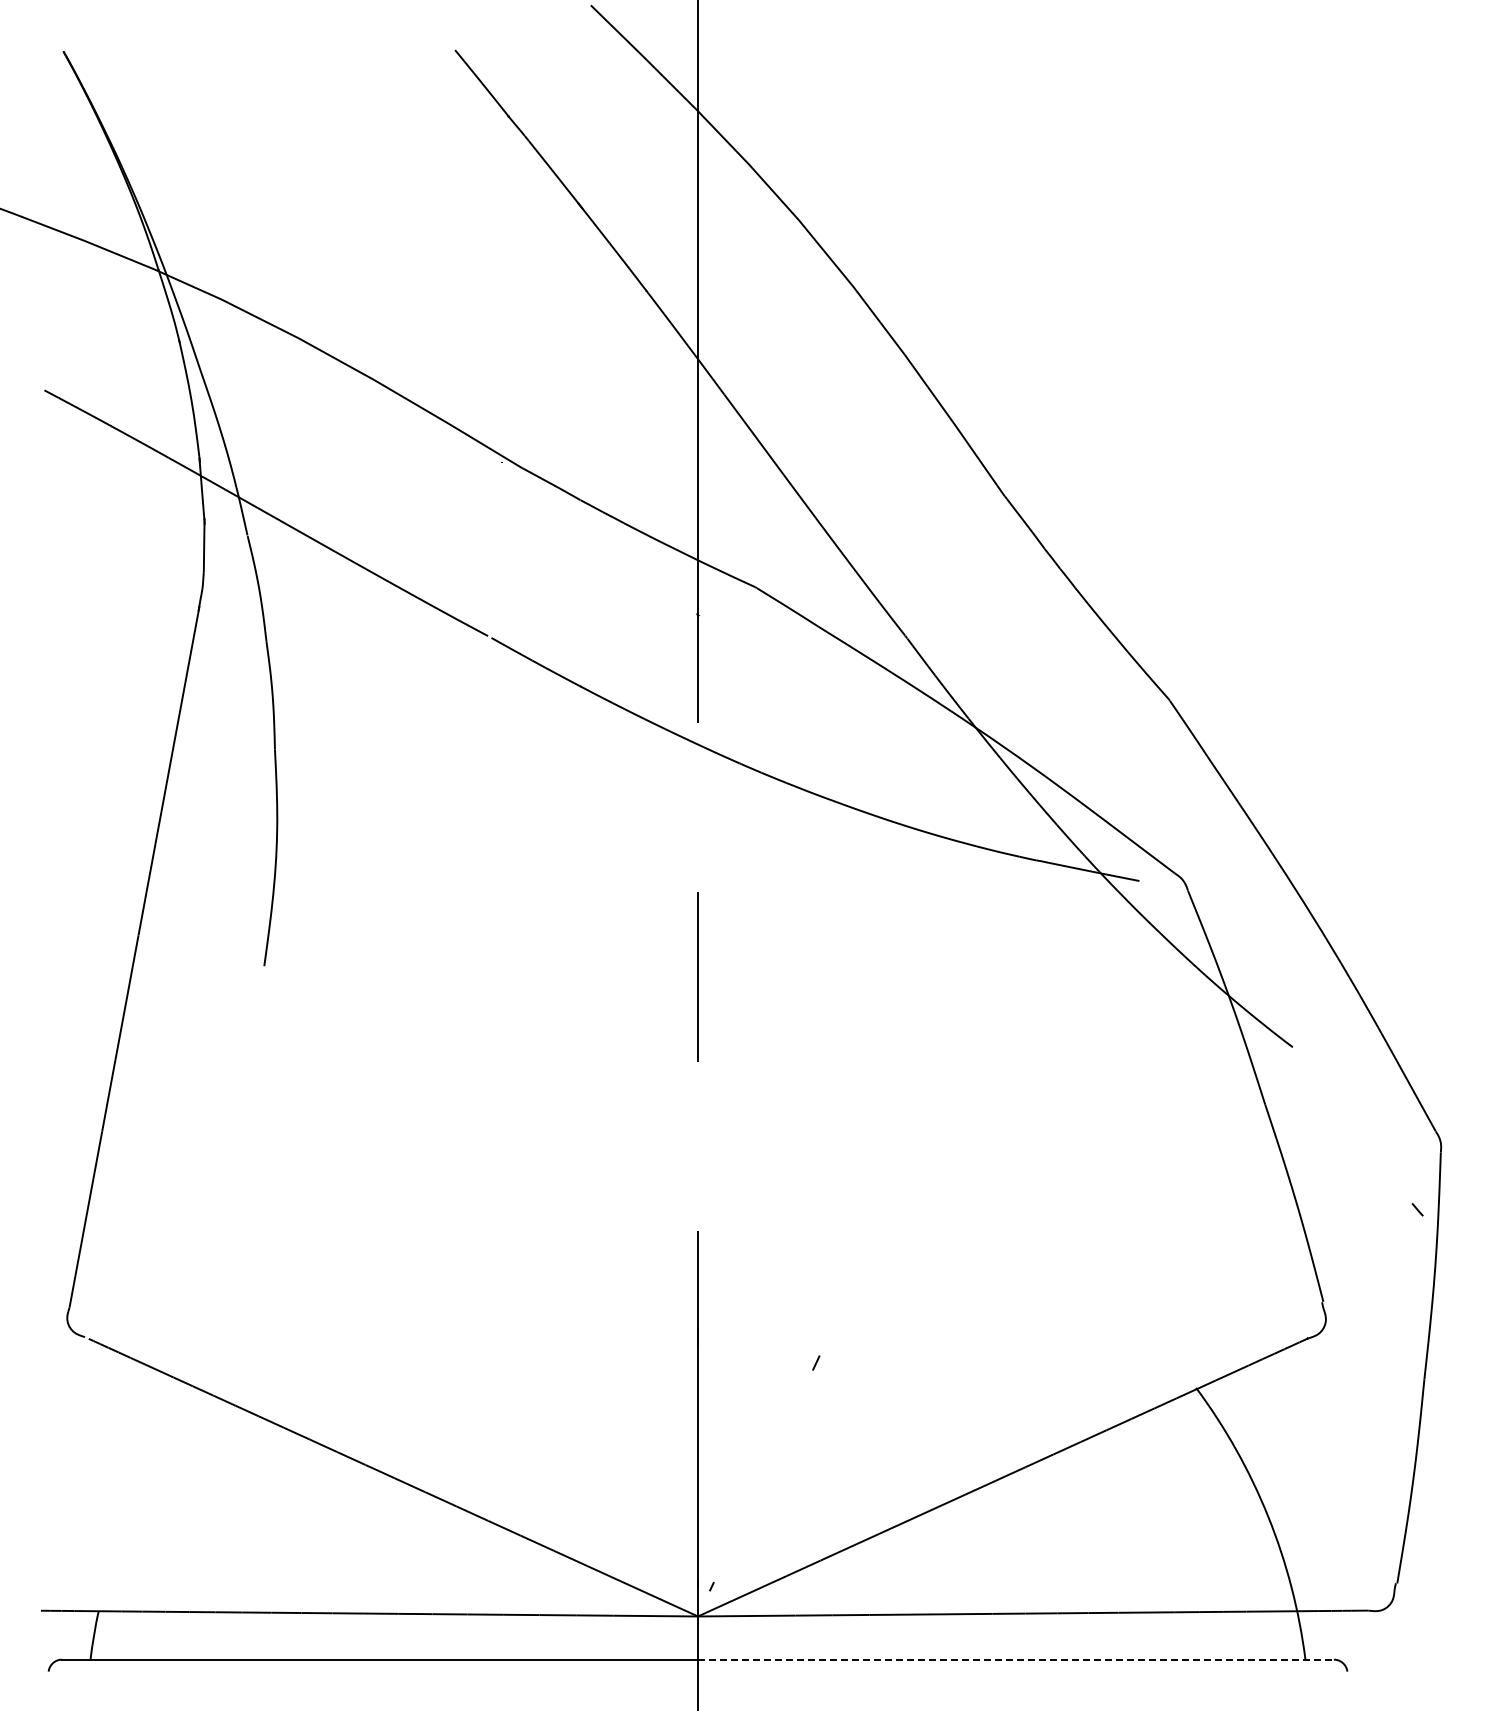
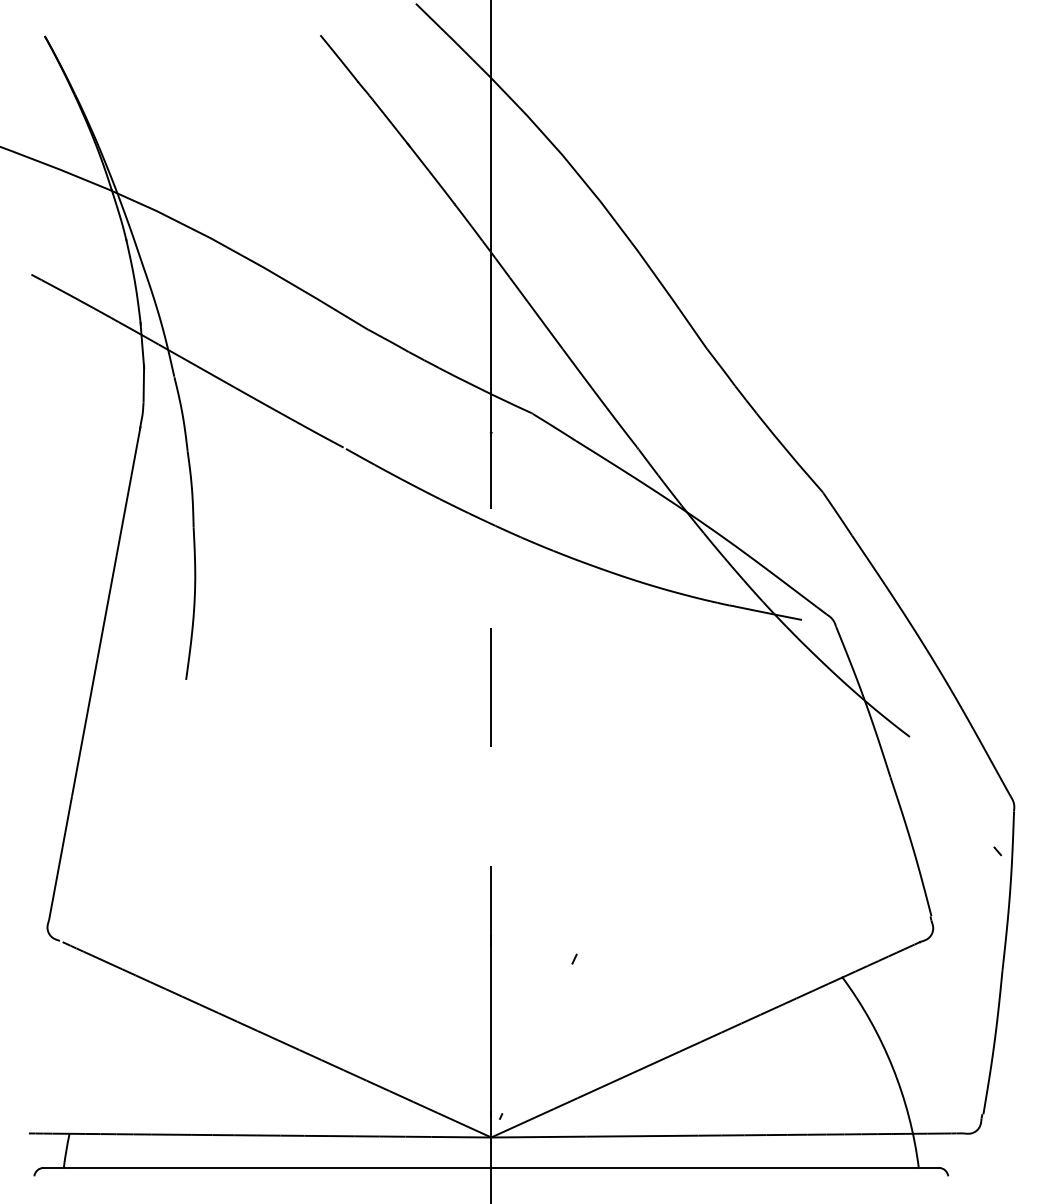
line: (1015, 1659) -> (714, 1167), dashed -> solid

